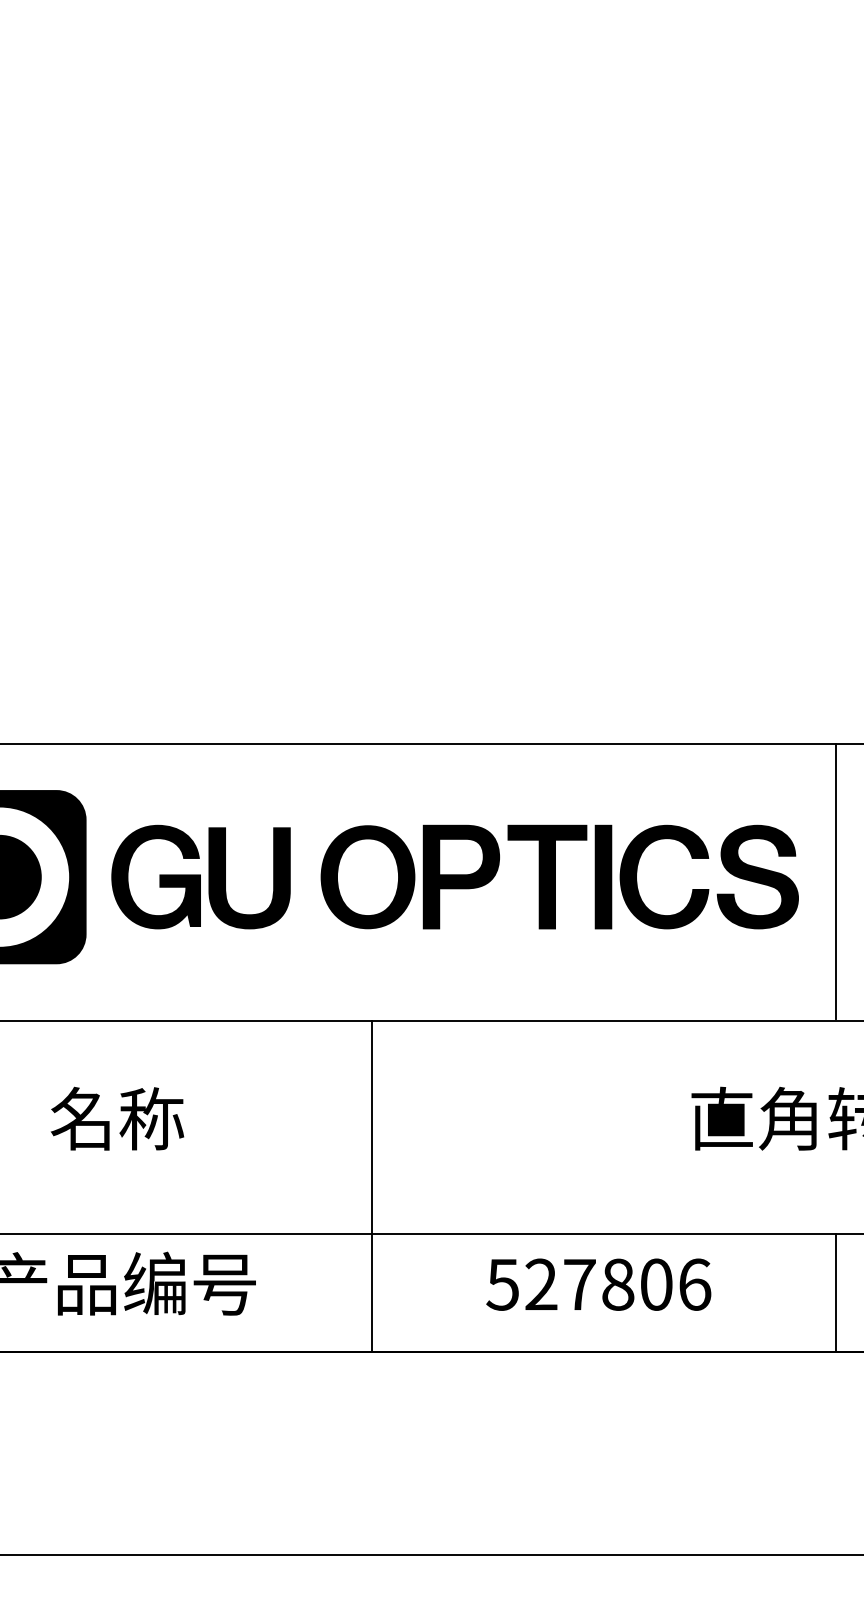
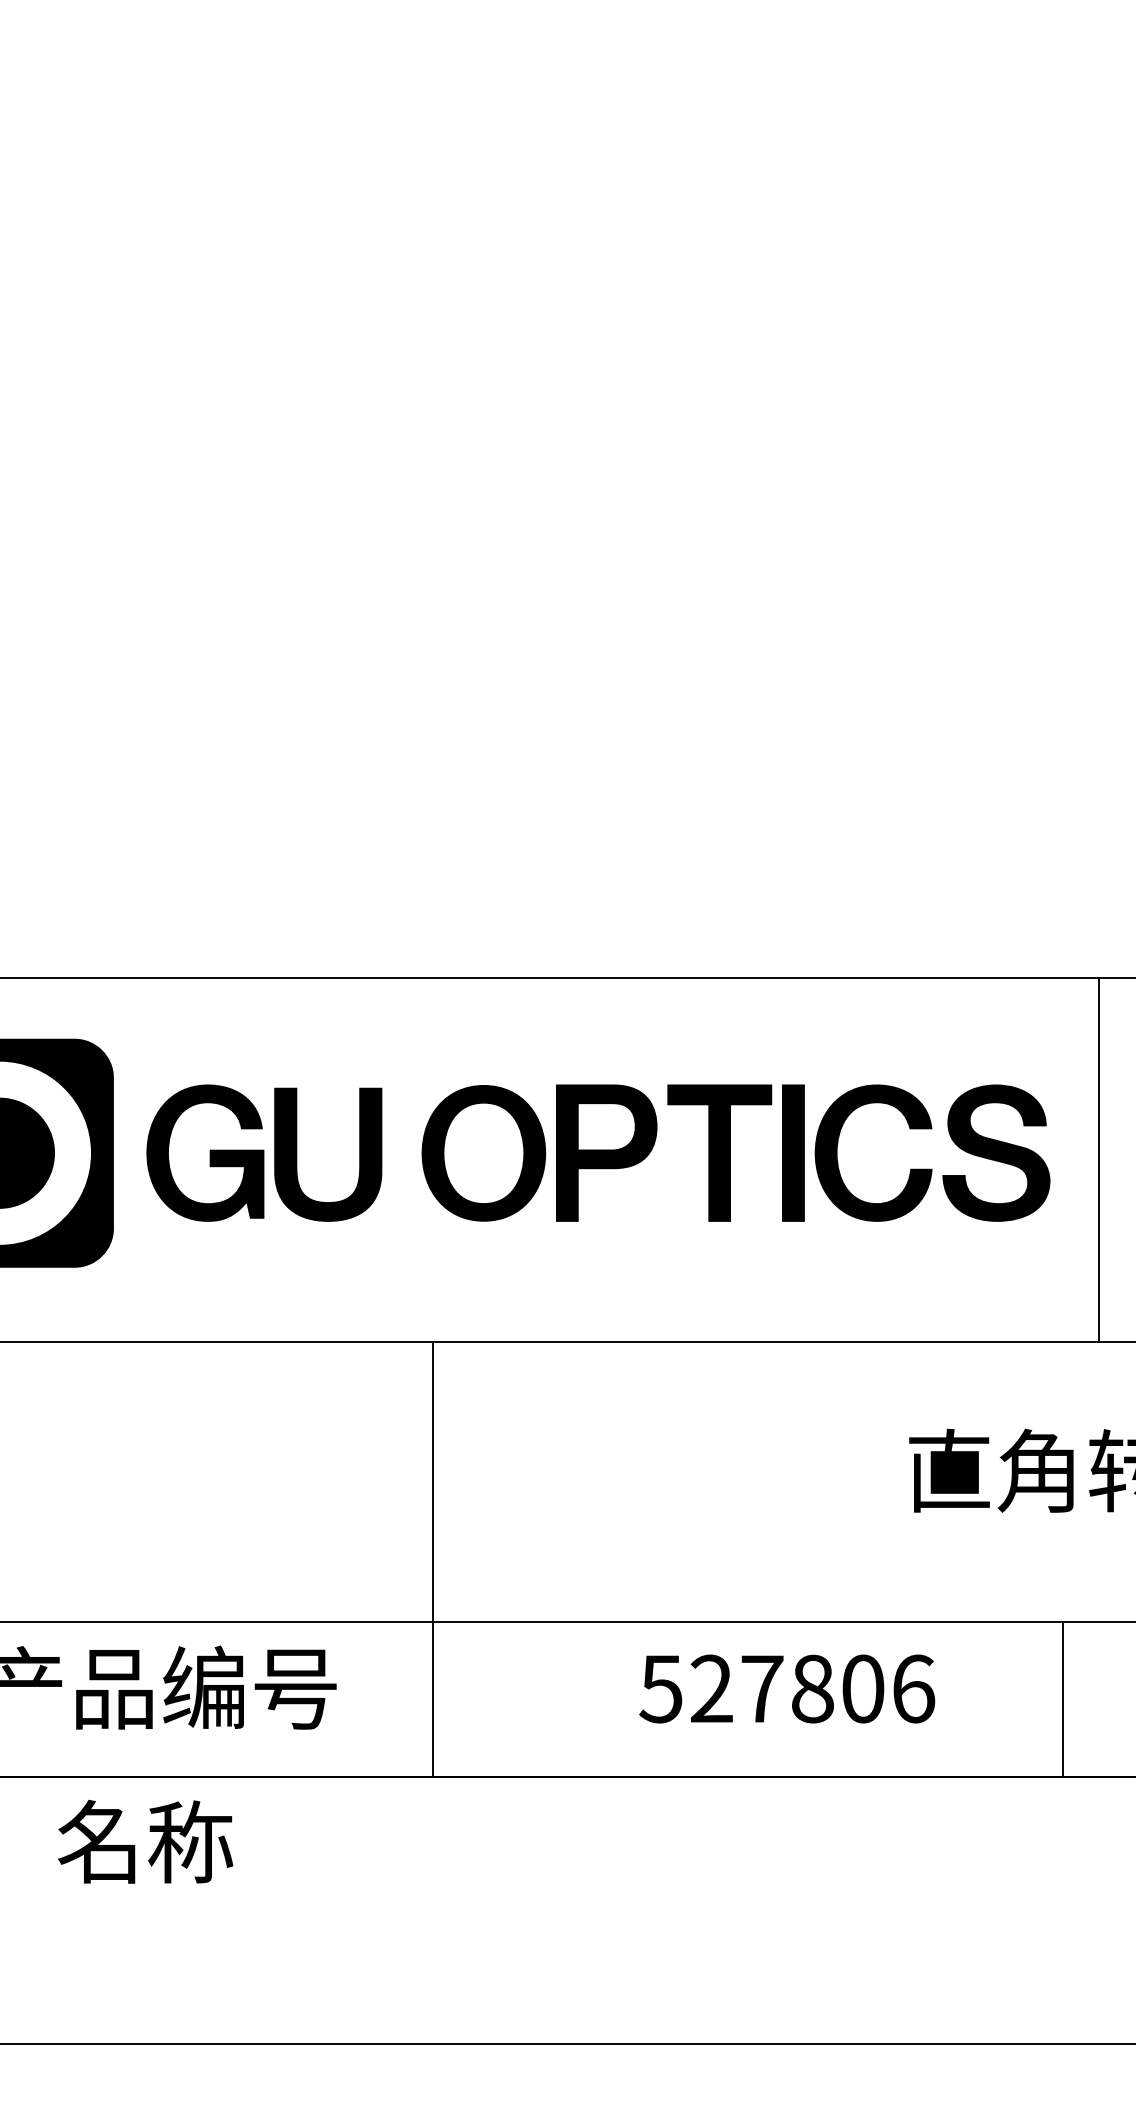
text: (117, 1118) -> (145, 1841), moved
line: (372, 1186) -> (432, 1559), moved
line: (835, 1292) -> (1062, 1699), moved

